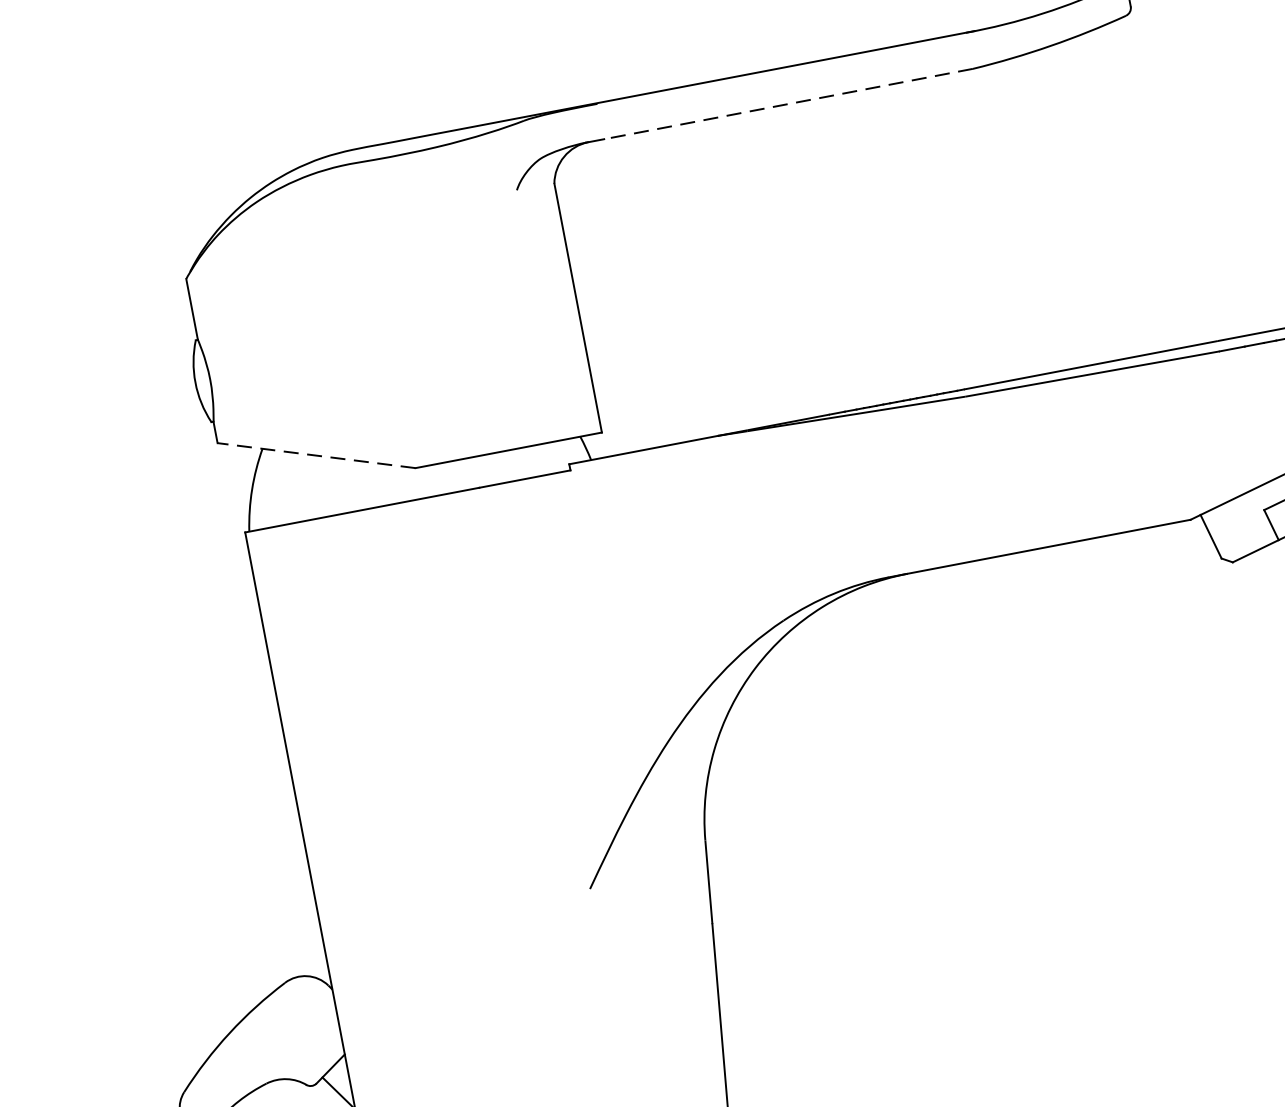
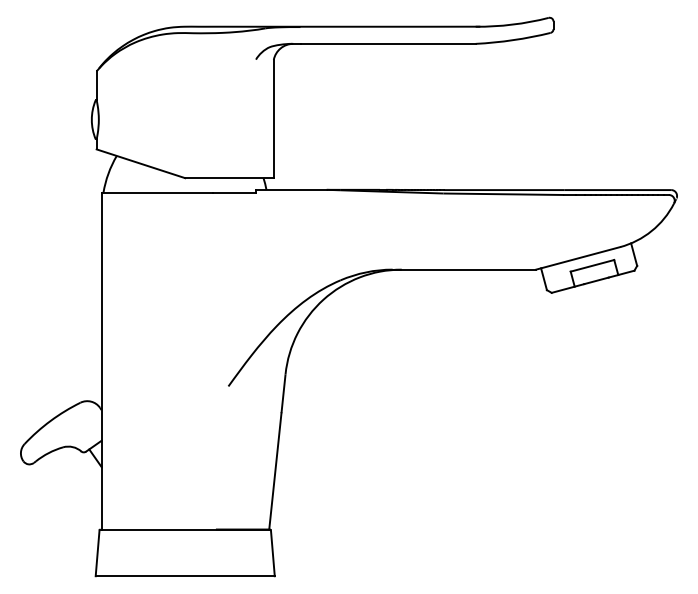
line: (789, 103) -> (388, 43), dashed -> solid
line: (315, 455) -> (140, 163), dashed -> solid

